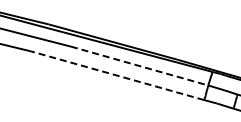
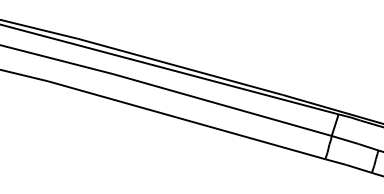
line: (140, 66) -> (223, 105), dashed -> solid
line: (116, 75) -> (185, 120), dashed -> solid

